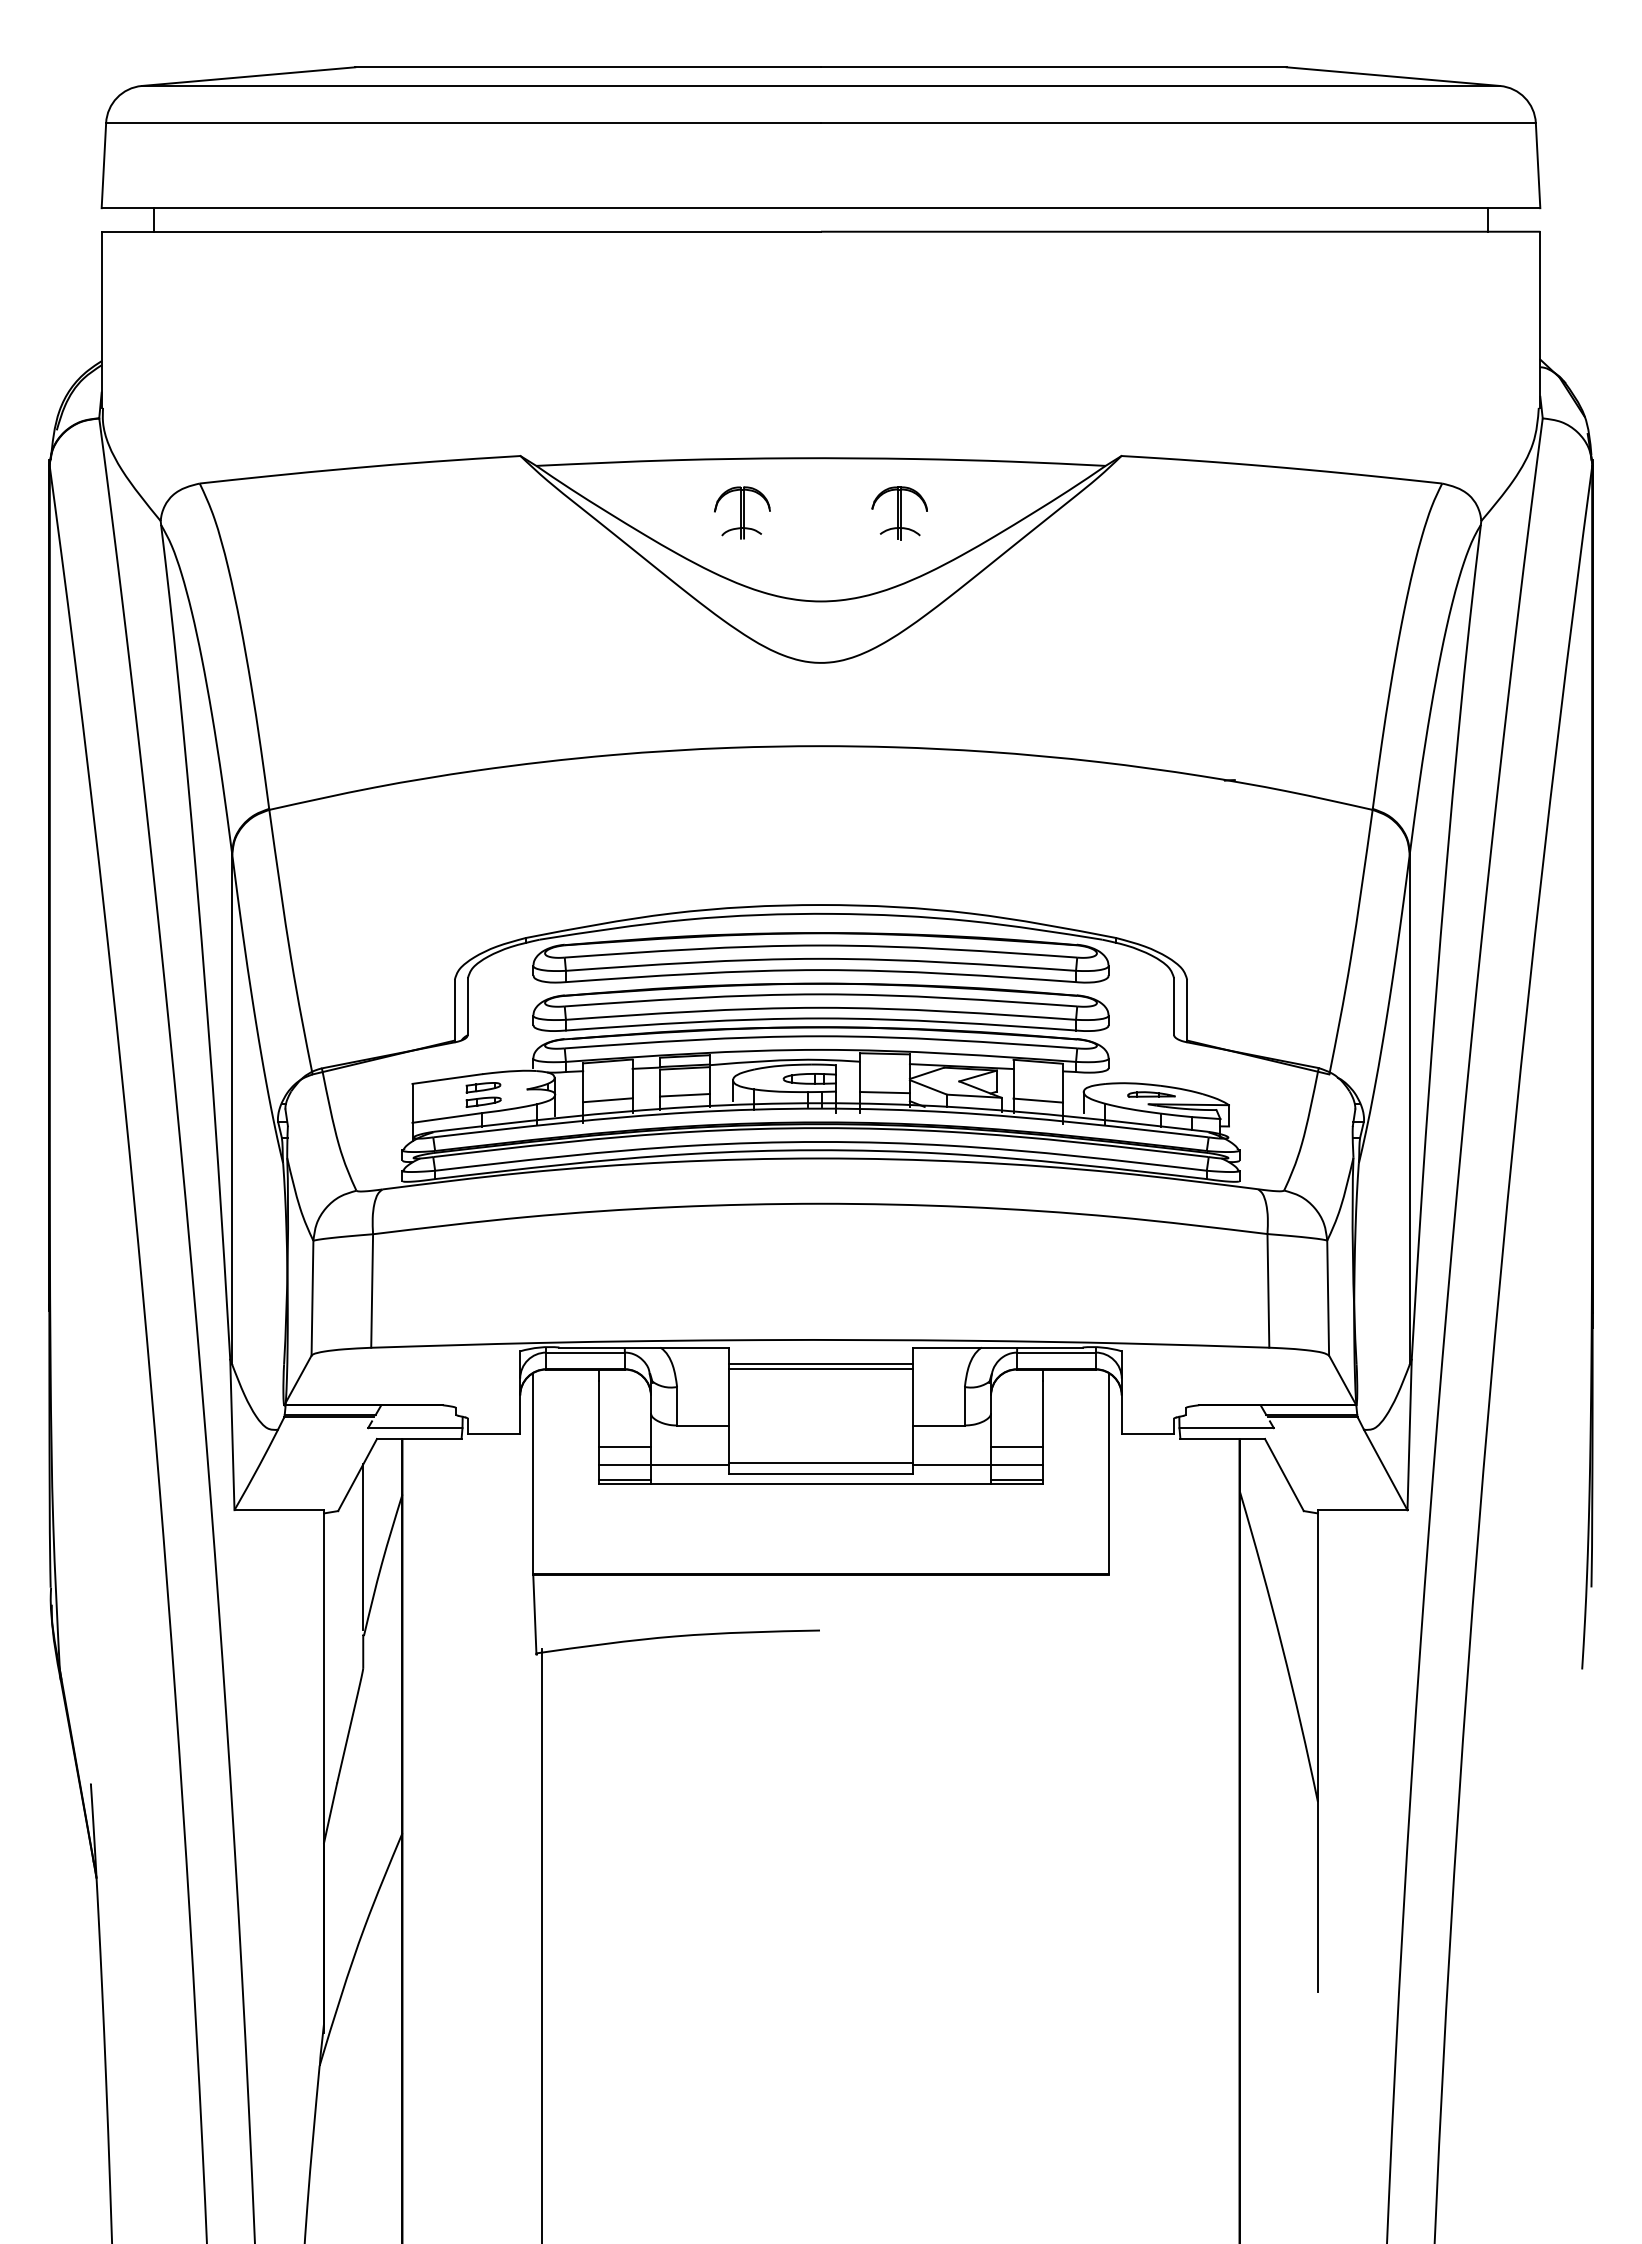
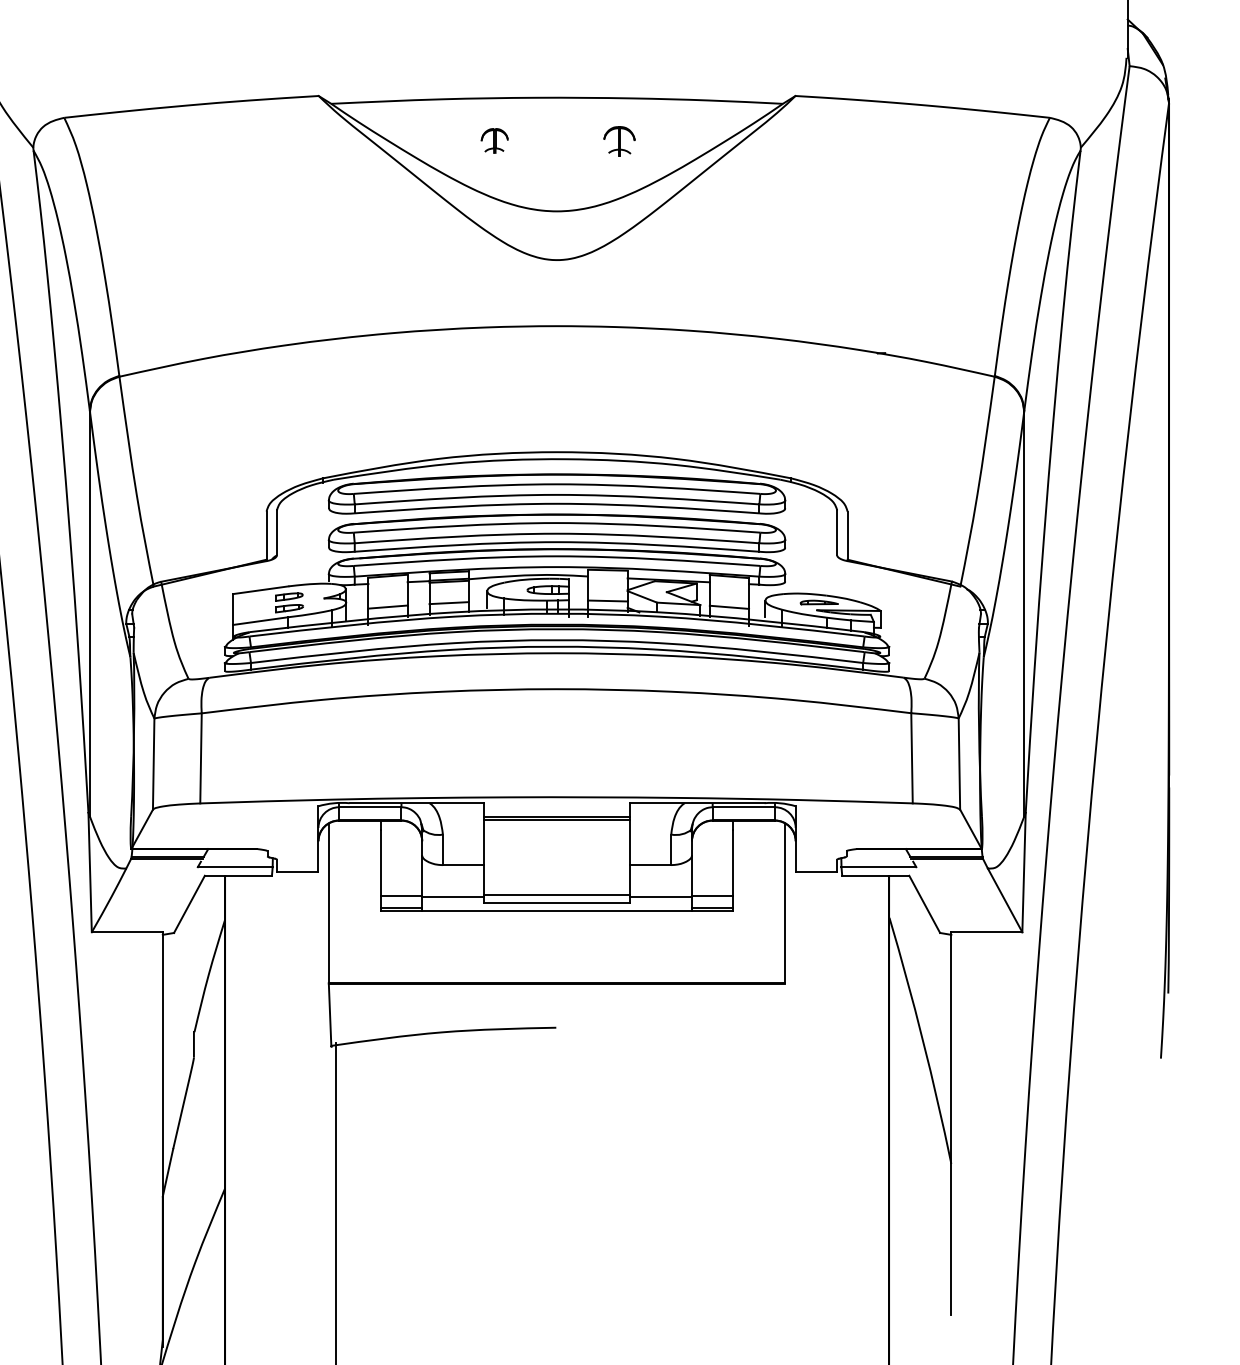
part: (742, 512) -> (494, 140), size x0.6
part: (899, 513) -> (619, 141), size x0.7
line: (624, 1447) -> (401, 882), removed
line: (1017, 1447) -> (712, 882), removed
line: (363, 1547) -> (194, 961), removed

